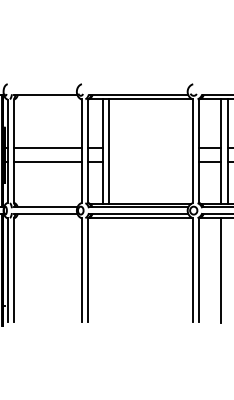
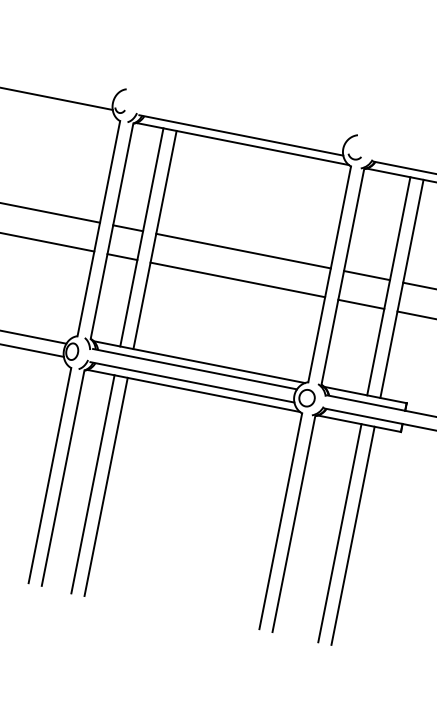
line: (150, 148) -> (242, 251), added
line: (150, 162) -> (236, 280), added
line: (102, 269) -> (93, 483), added
line: (108, 269) -> (105, 485), added
line: (227, 269) -> (352, 534), added

